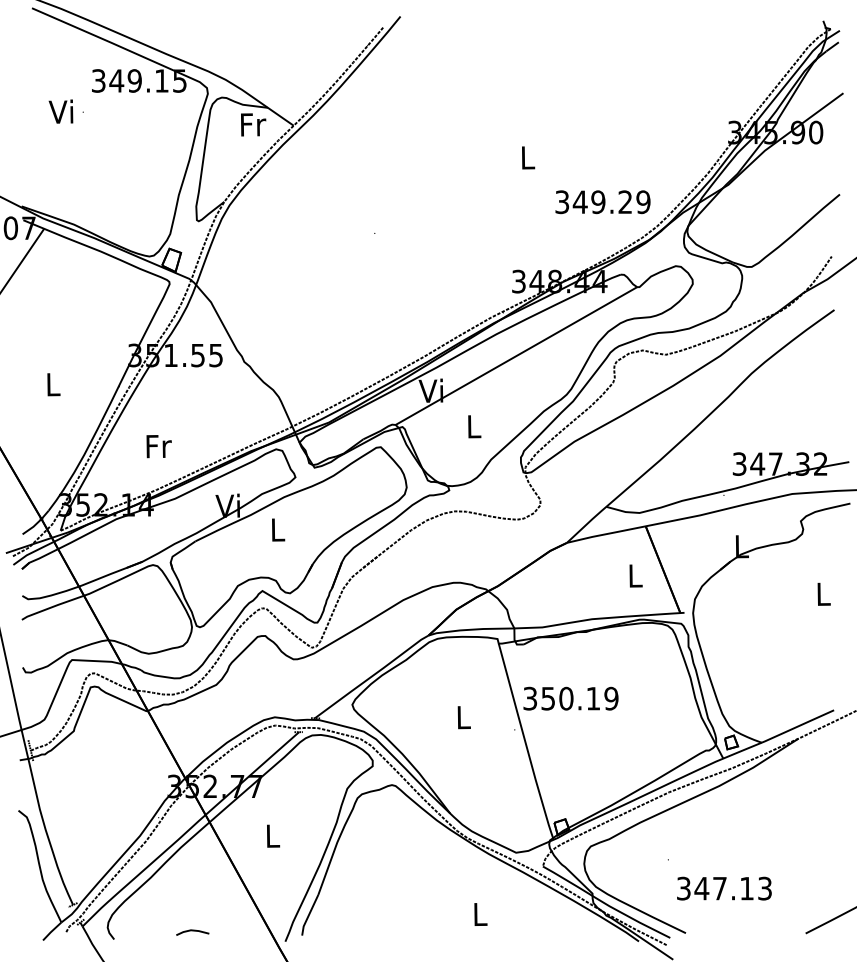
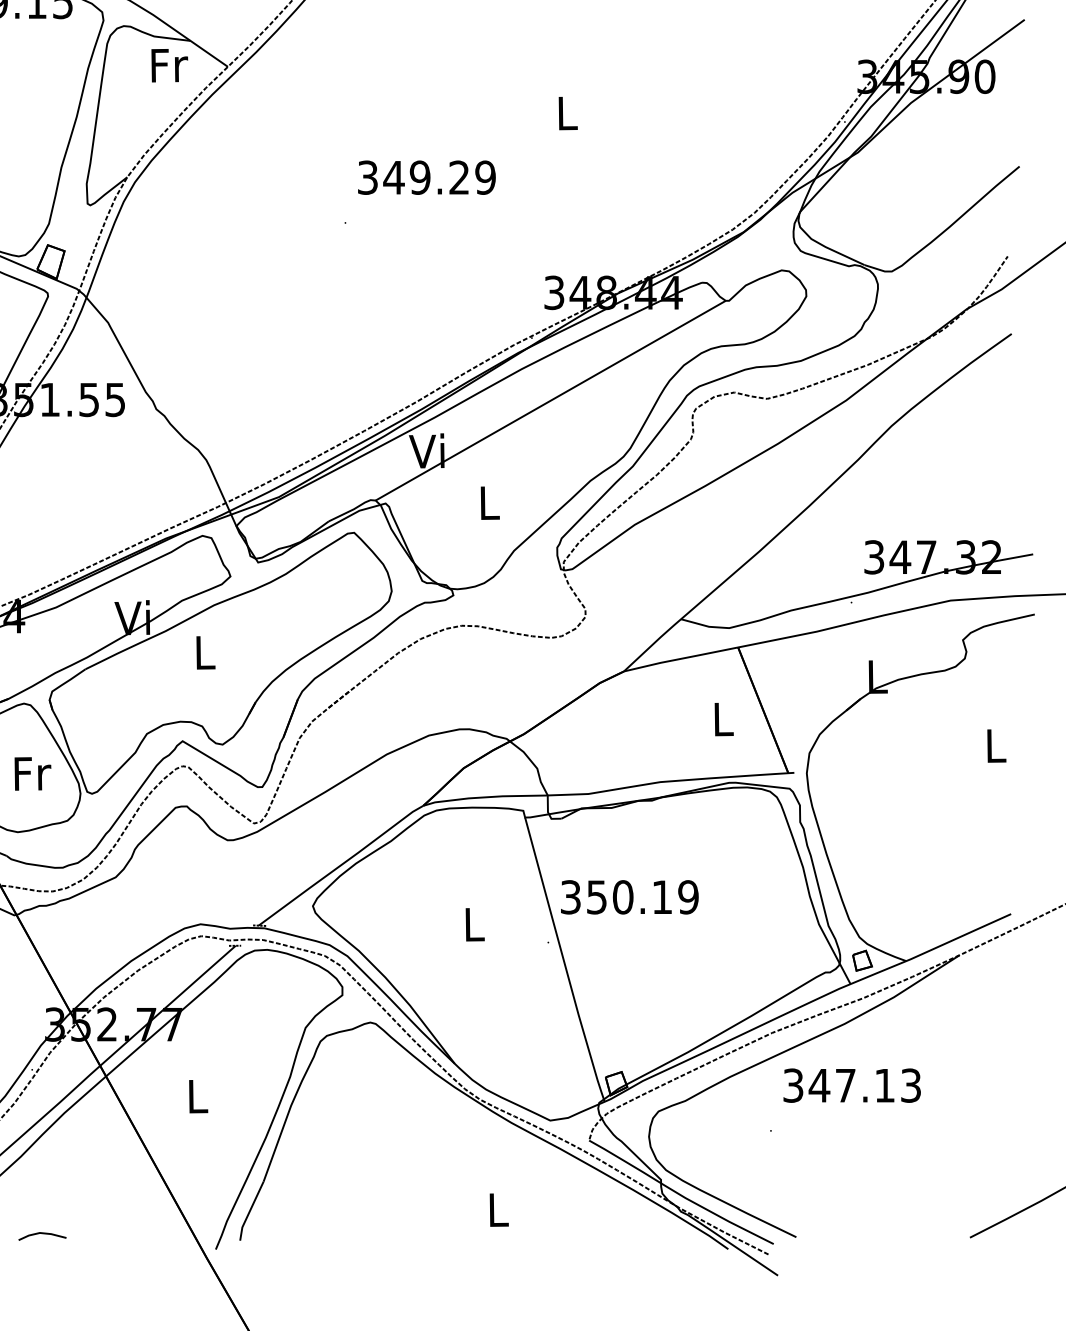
text: (602, 202) -> (426, 178), moved
text: (158, 446) -> (31, 773), moved
text: (724, 888) -> (852, 1085), moved
line: (192, 931) -> (42, 1234), moved

